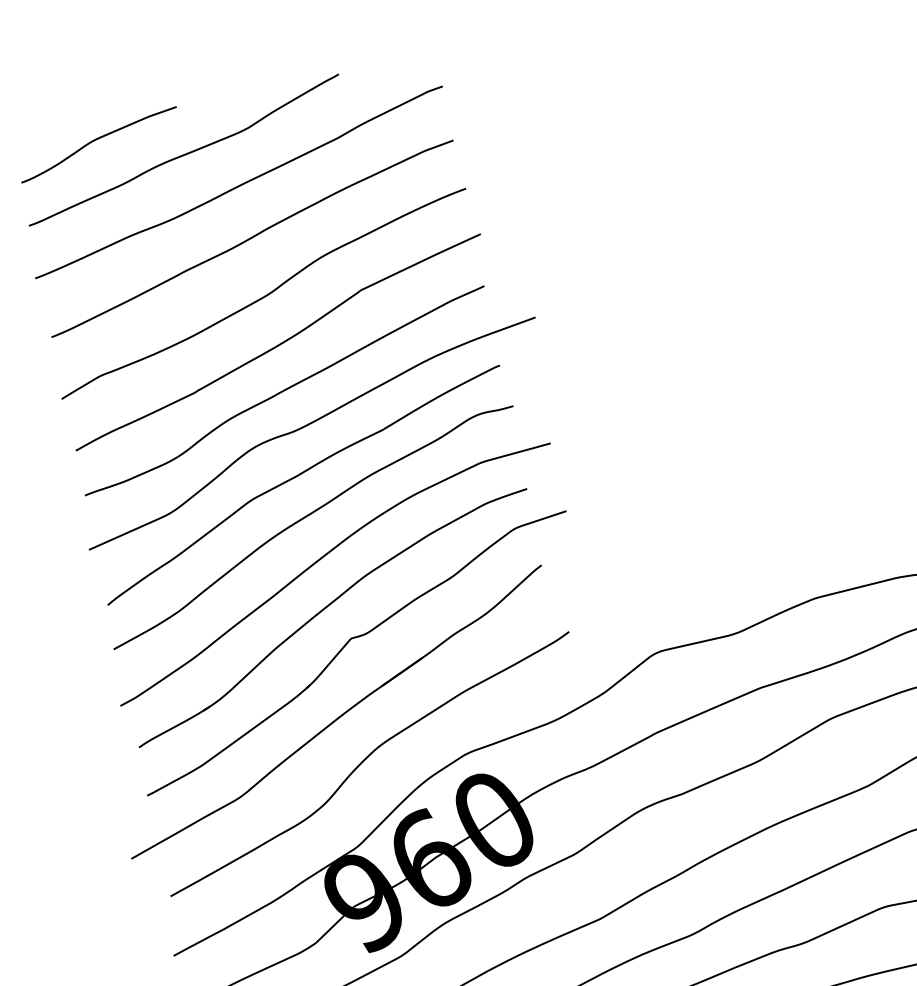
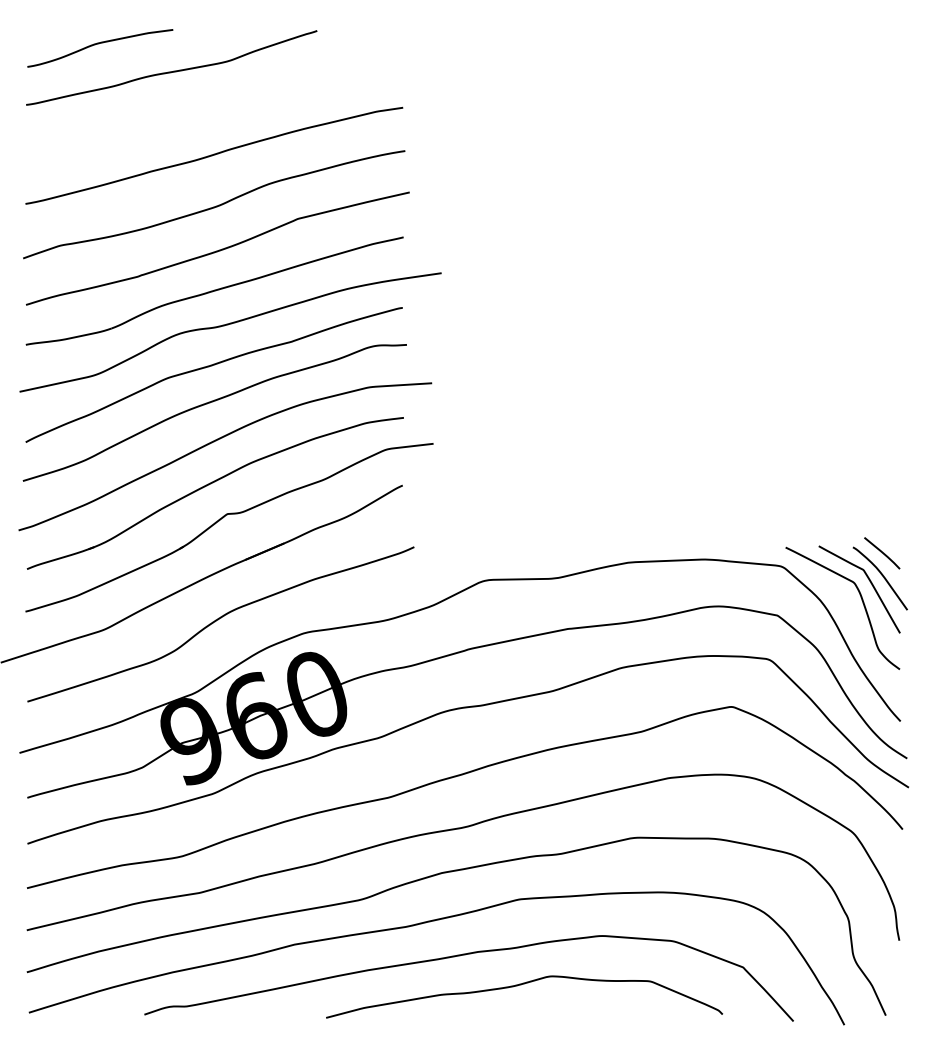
curve: (239, 184) -> (212, 107), removed

